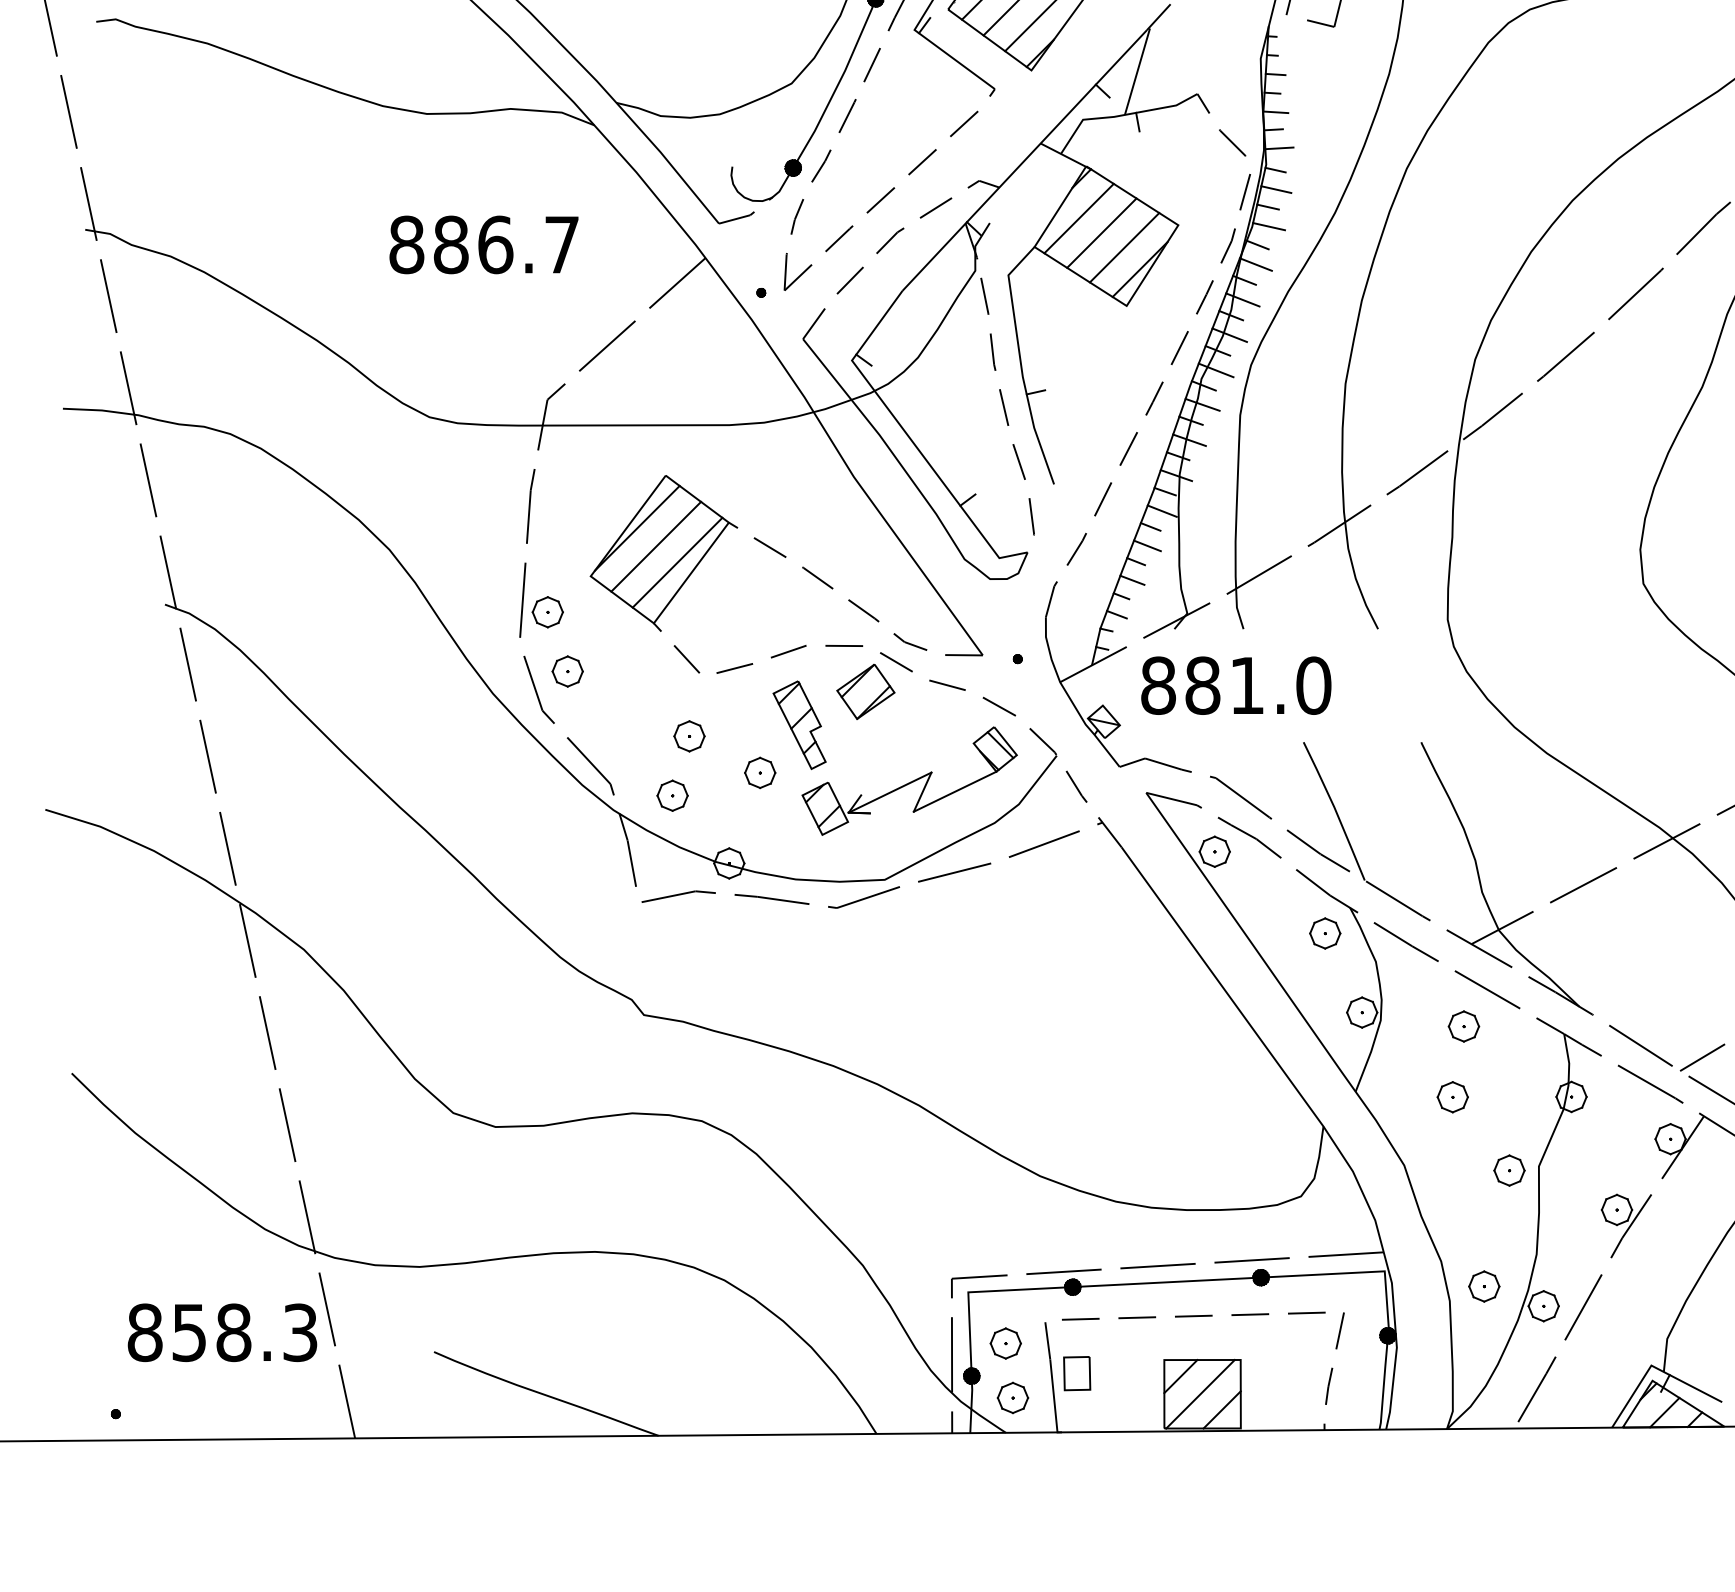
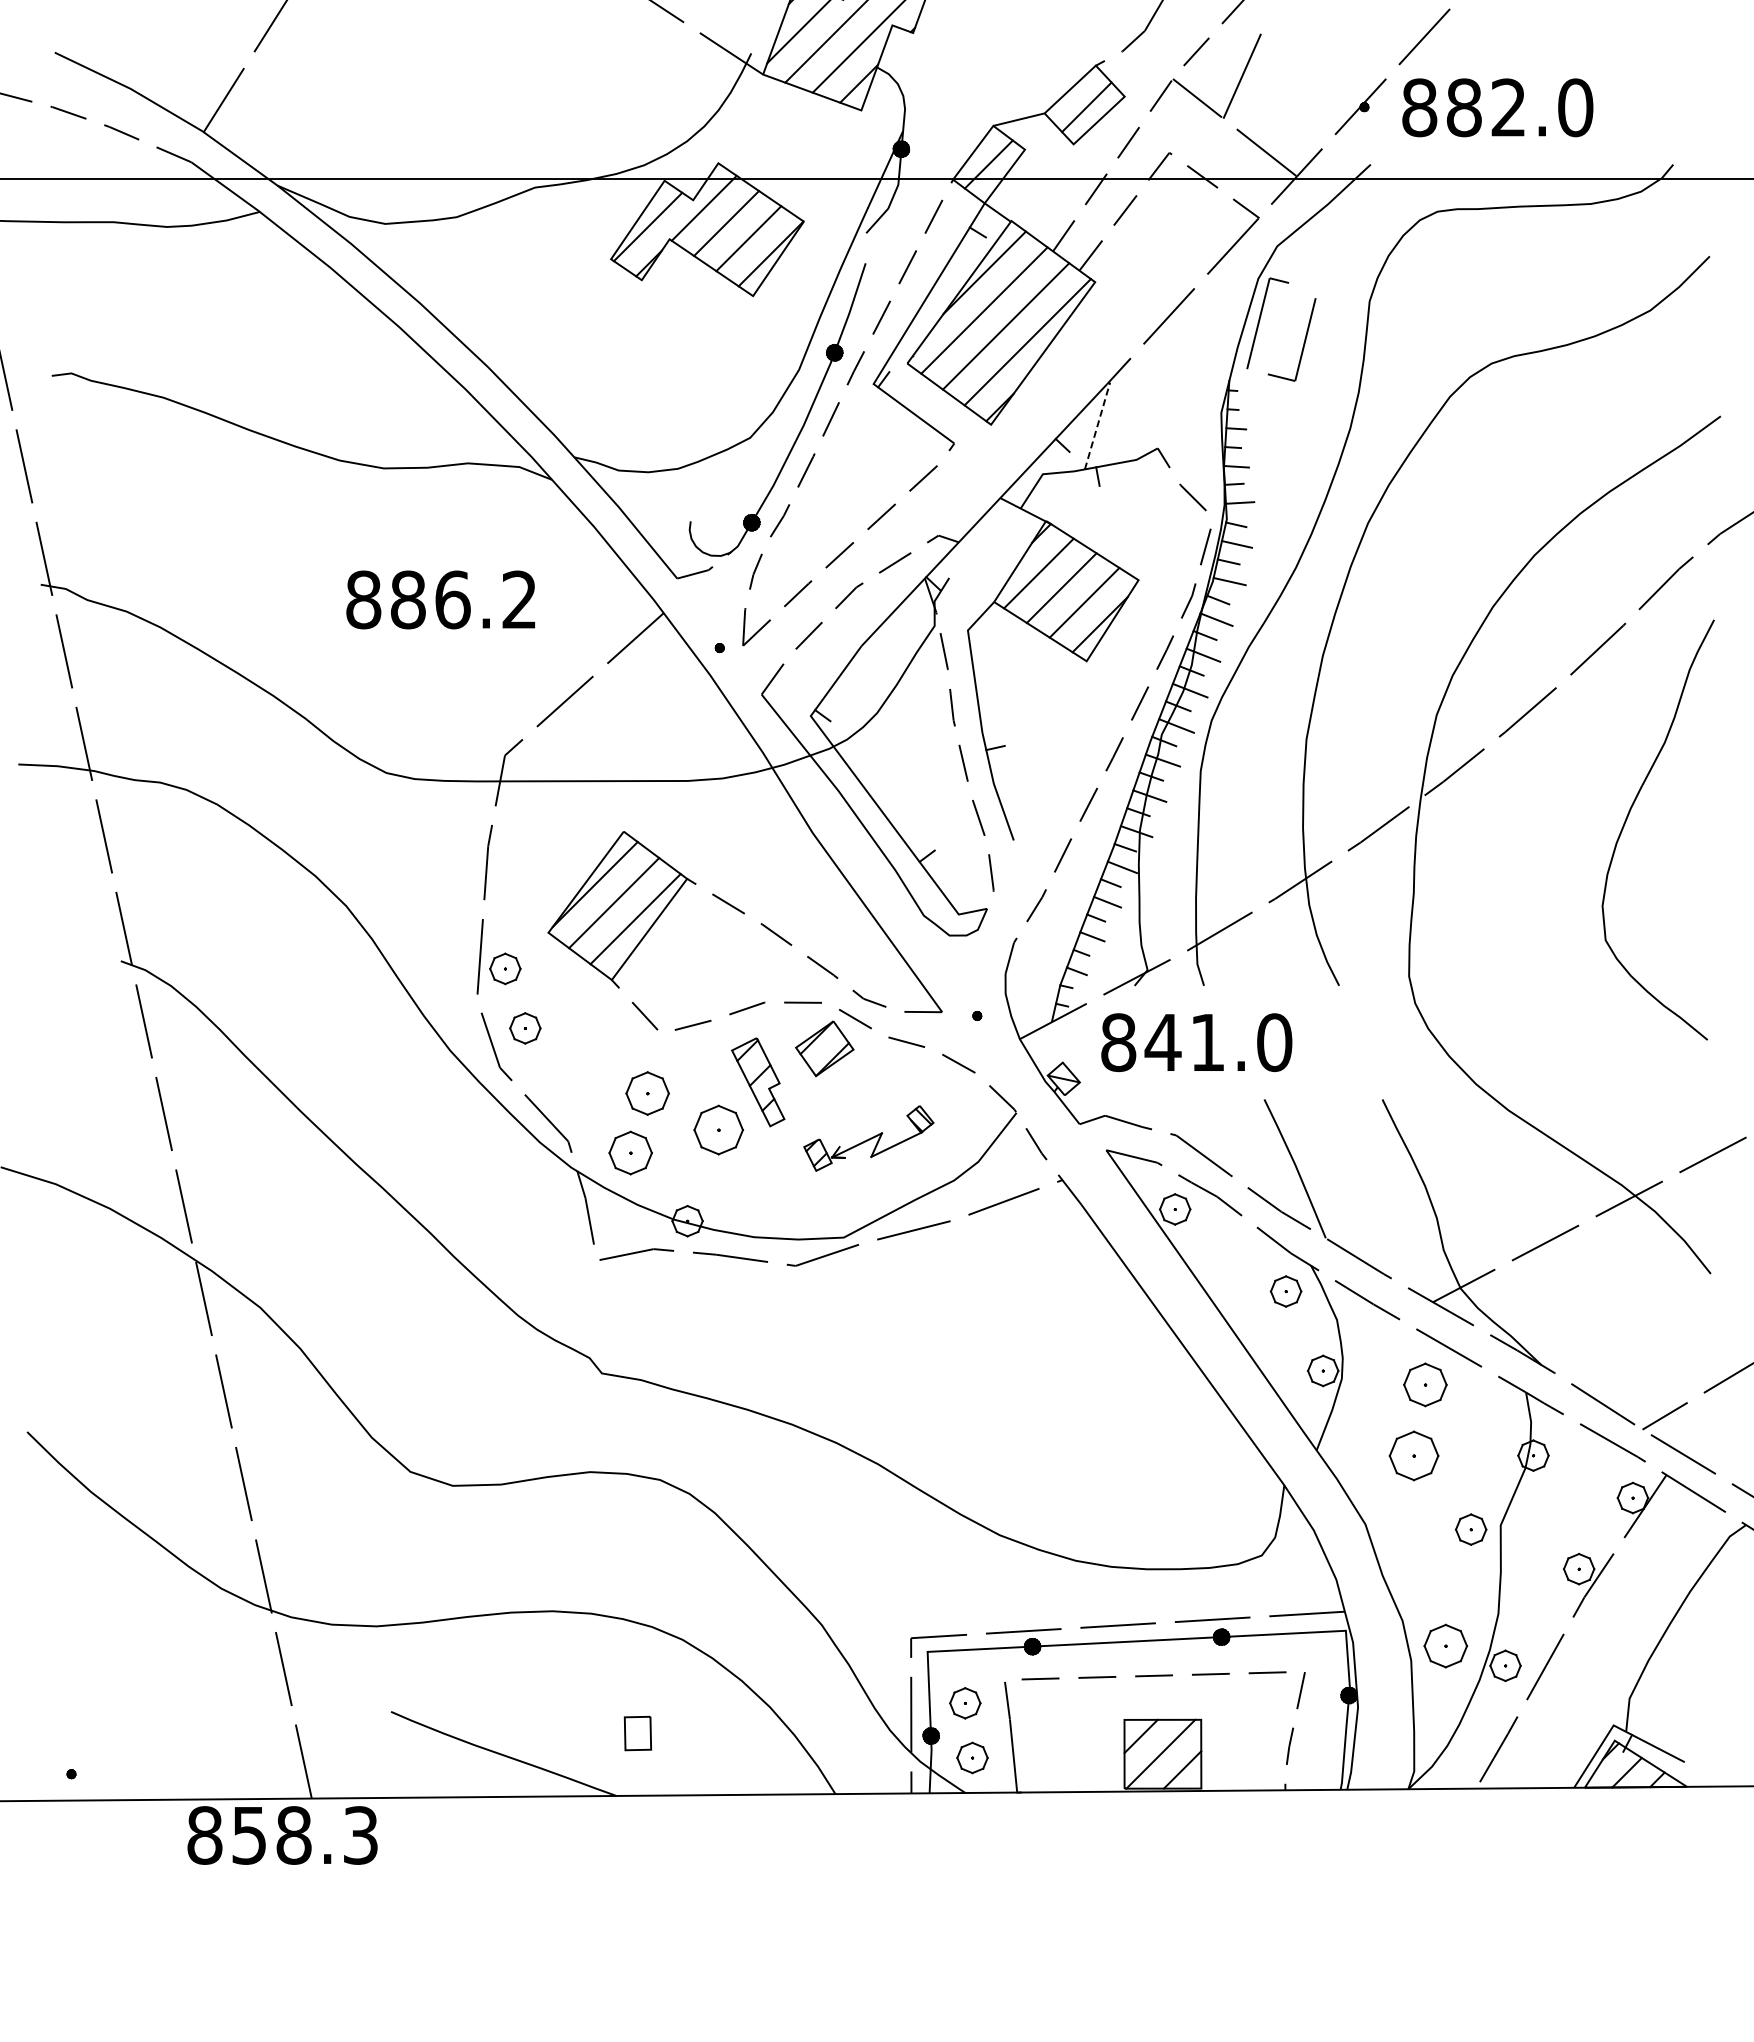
line: (1137, 71) -> (1097, 425), solid -> dashed
text: (561, 244) -> (519, 599), 886.7 -> 886.2
text: (1202, 685) -> (1162, 1042), 881.0 -> 841.0
part: (689, 736) -> (647, 1093), size x1.4
part: (760, 773) -> (718, 1130), size x1.6
part: (909, 781) -> (868, 1138), size x0.6
part: (672, 796) -> (630, 1153), size x1.4
part: (1464, 1026) -> (1425, 1384), size x1.4
part: (1453, 1096) -> (1414, 1455), size x1.6
part: (1483, 1285) -> (1445, 1645), size x1.4
text: (222, 1332) -> (282, 1835), moved
part: (1076, 1373) -> (637, 1733), moved

